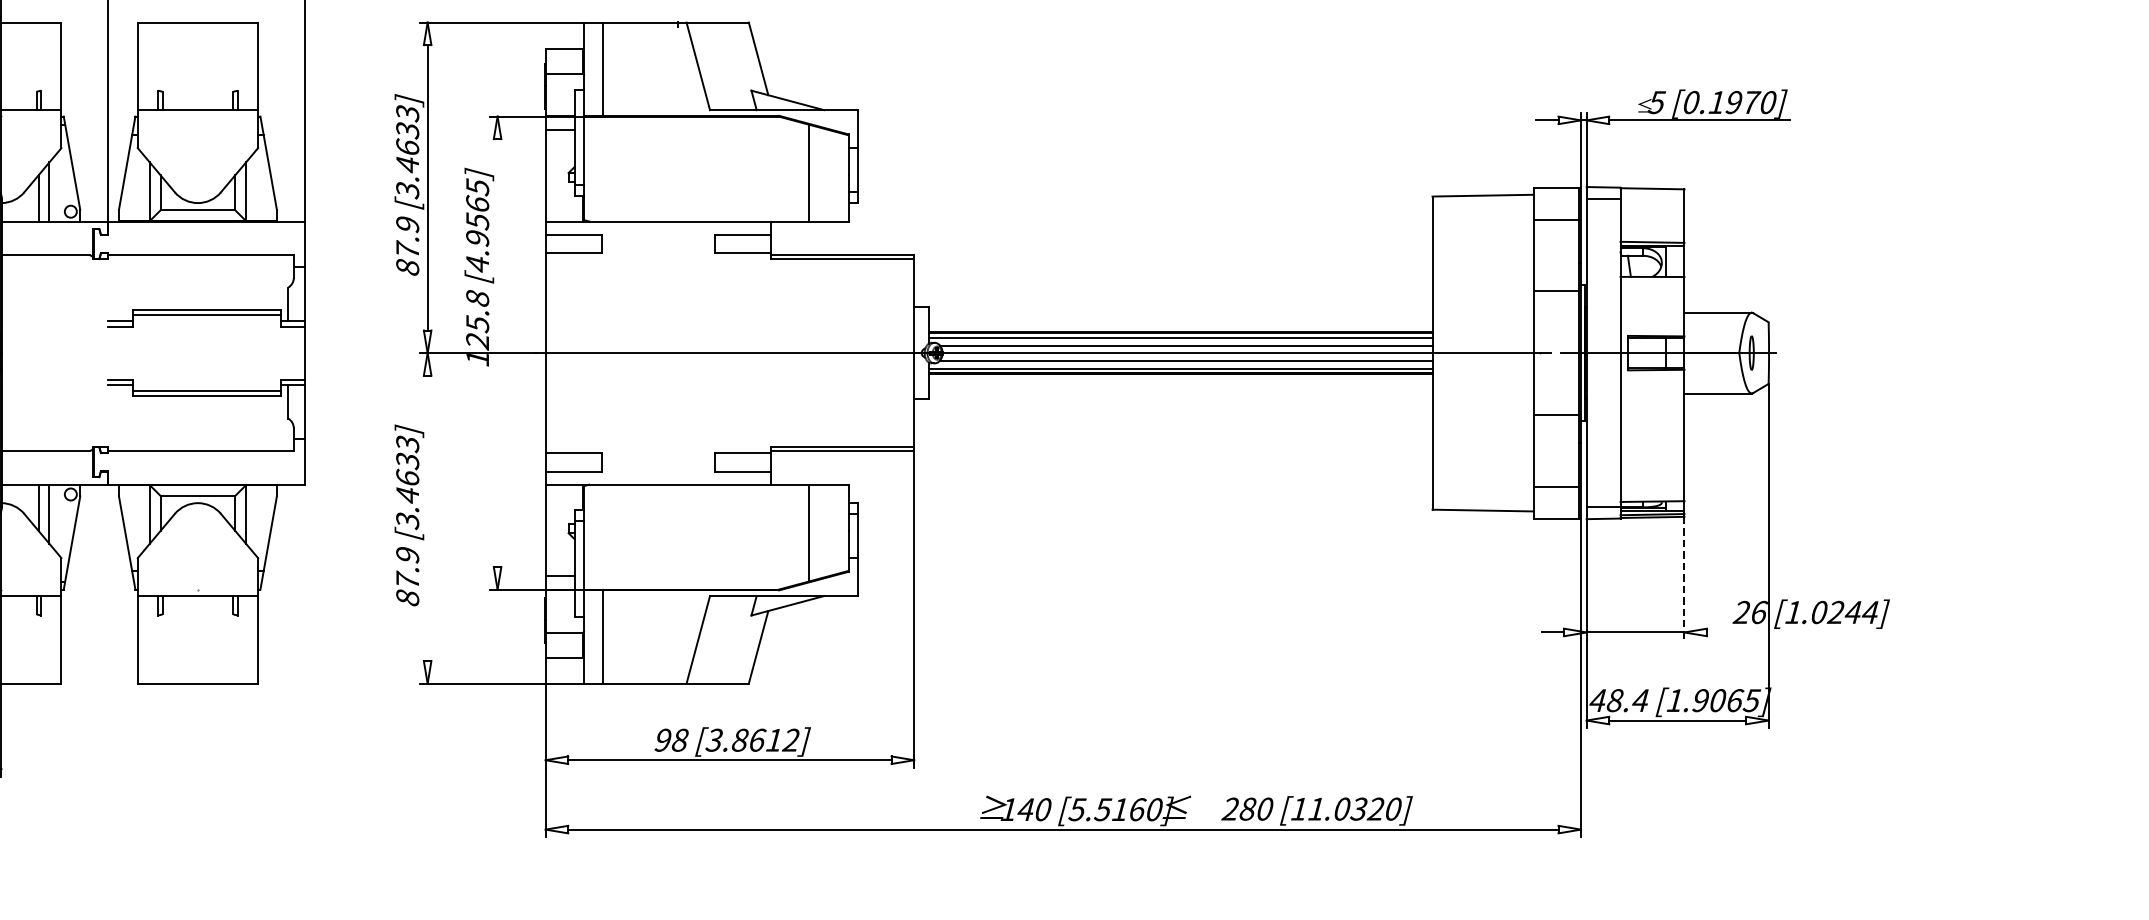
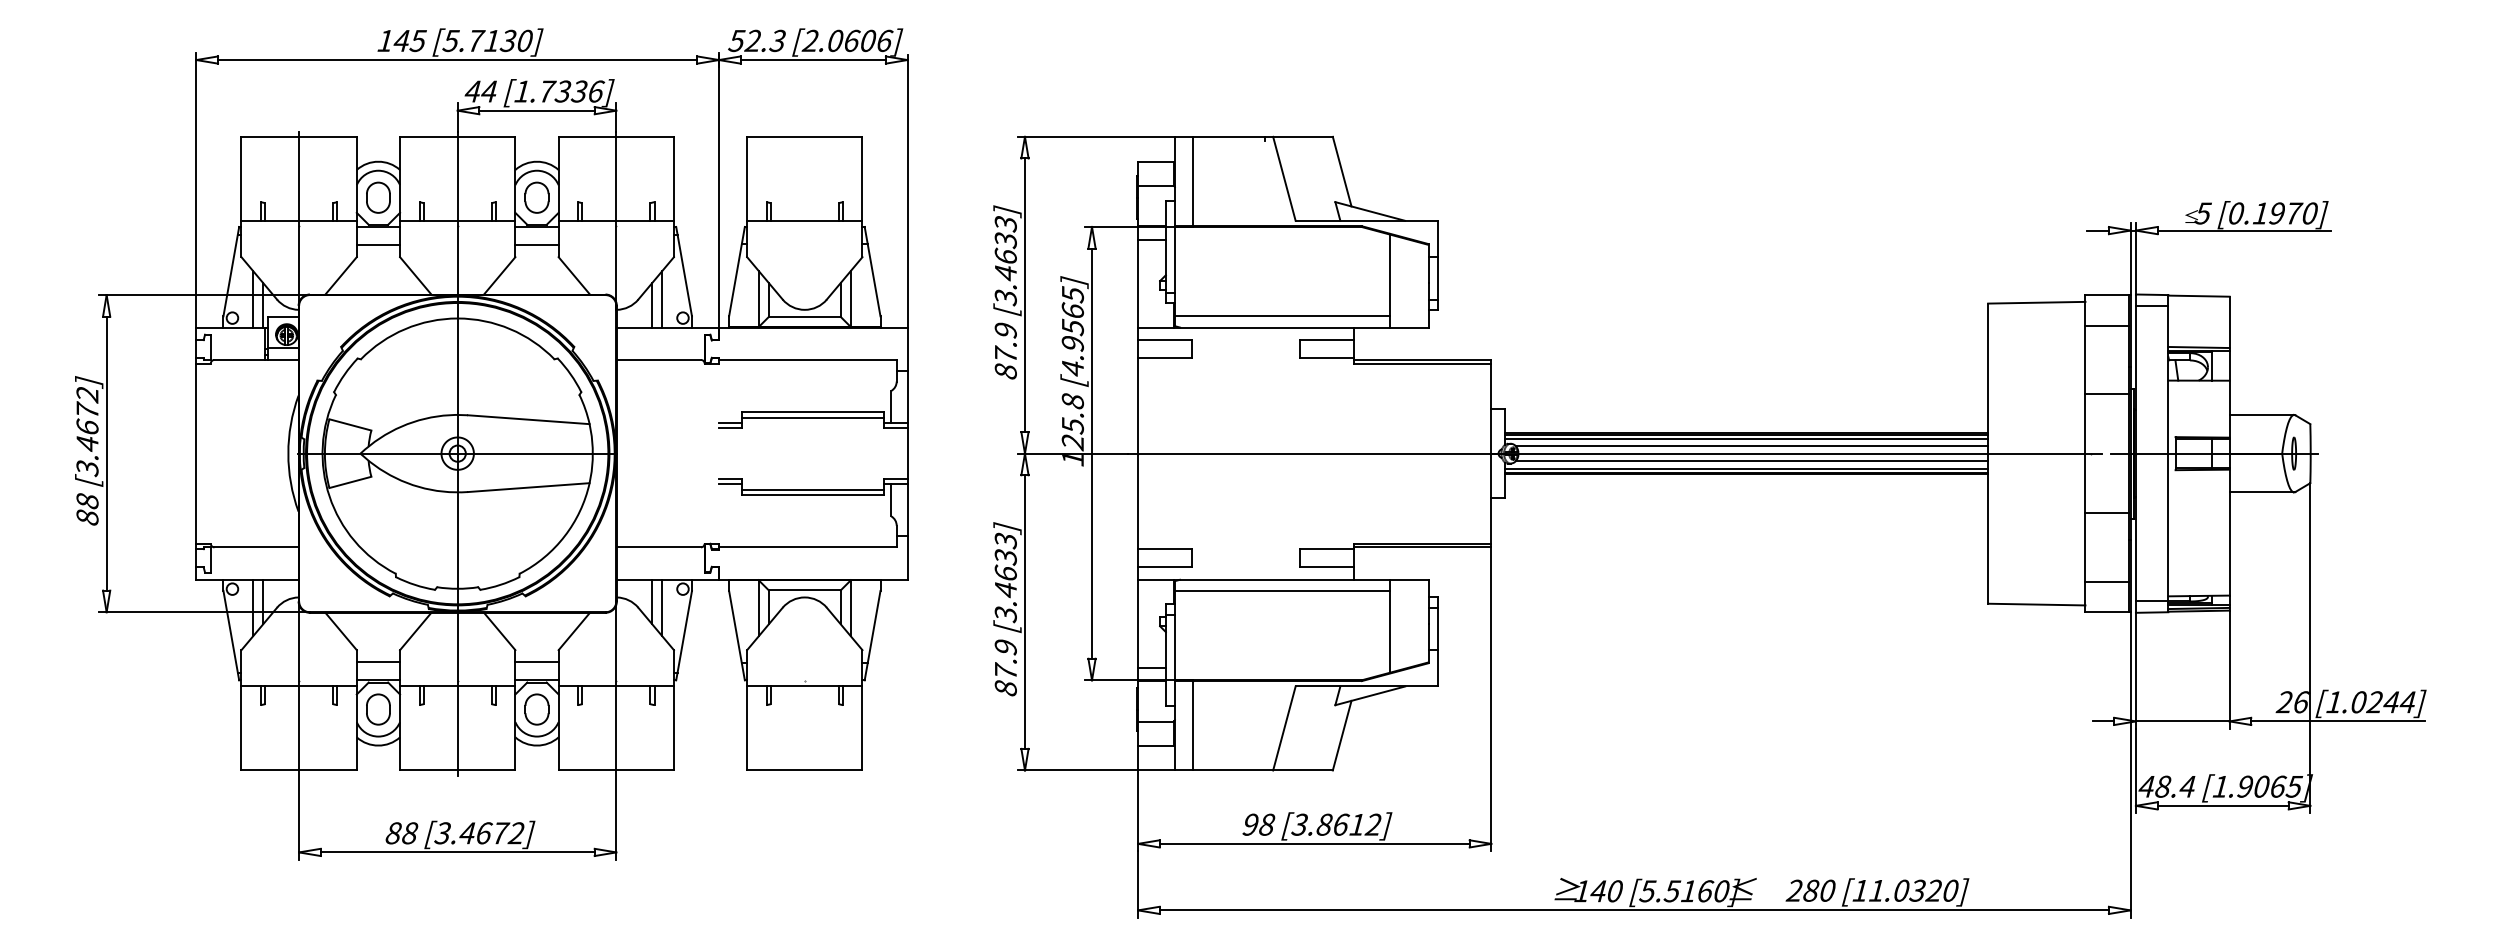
line: (696, 210) -> (1282, 316), added
line: (498, 352) -> (1092, 453), added
line: (696, 495) -> (1282, 590), added
line: (427, 517) -> (1024, 611), added
line: (1684, 578) -> (2229, 669), dashed -> solid
line: (1798, 632) -> (2338, 721), added

